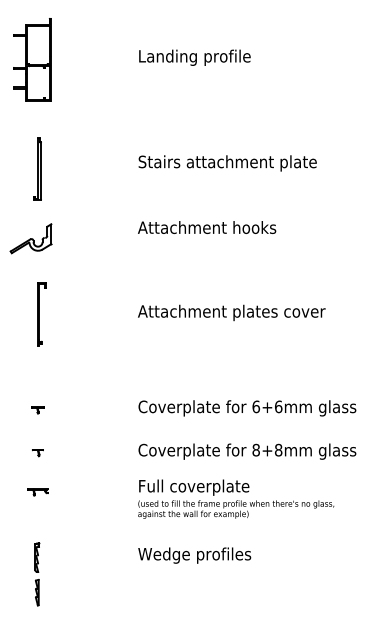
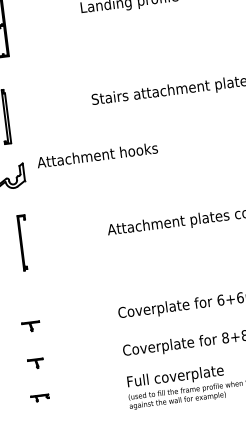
text: (207, 227) -> (97, 155), moved
part: (37, 410) -> (30, 327), size x1.6
part: (37, 453) -> (35, 364), size x1.6

